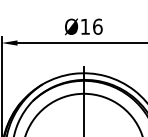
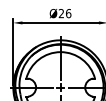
text: (83, 26) -> (60, 13), Ø16 -> Ø26

